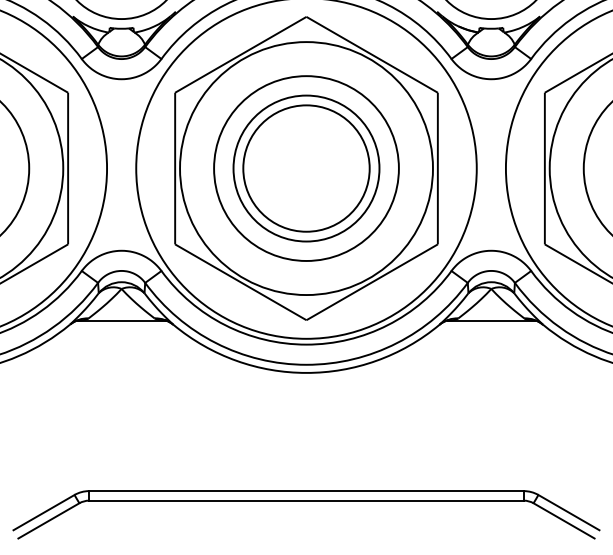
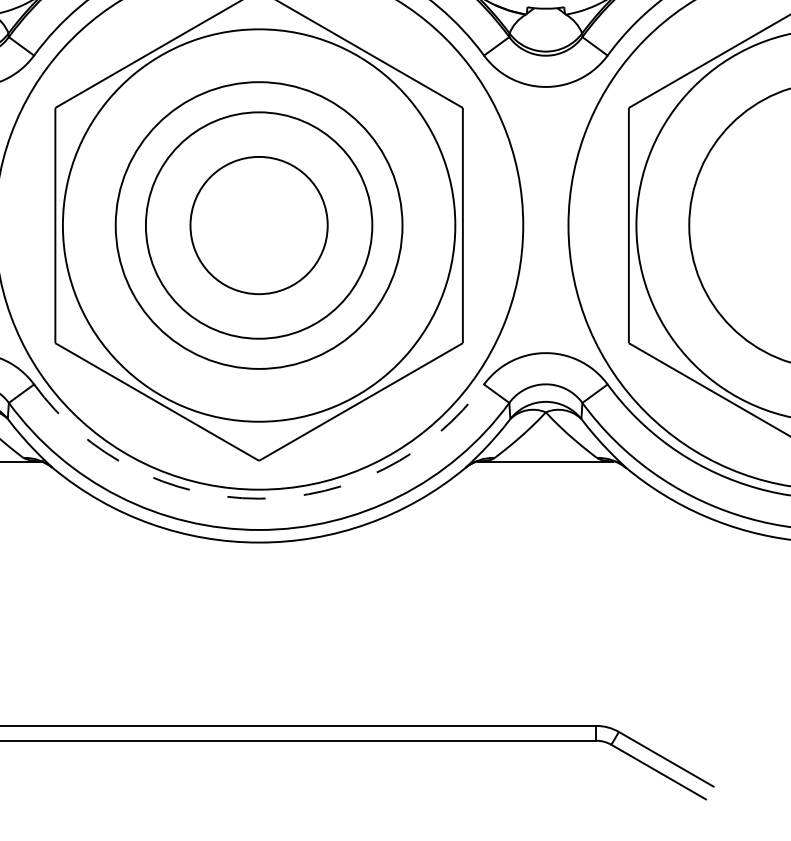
circle: (306, 168) -> (259, 225), size x0.7
arc: (306, 344) -> (259, 498), solid -> dashed

